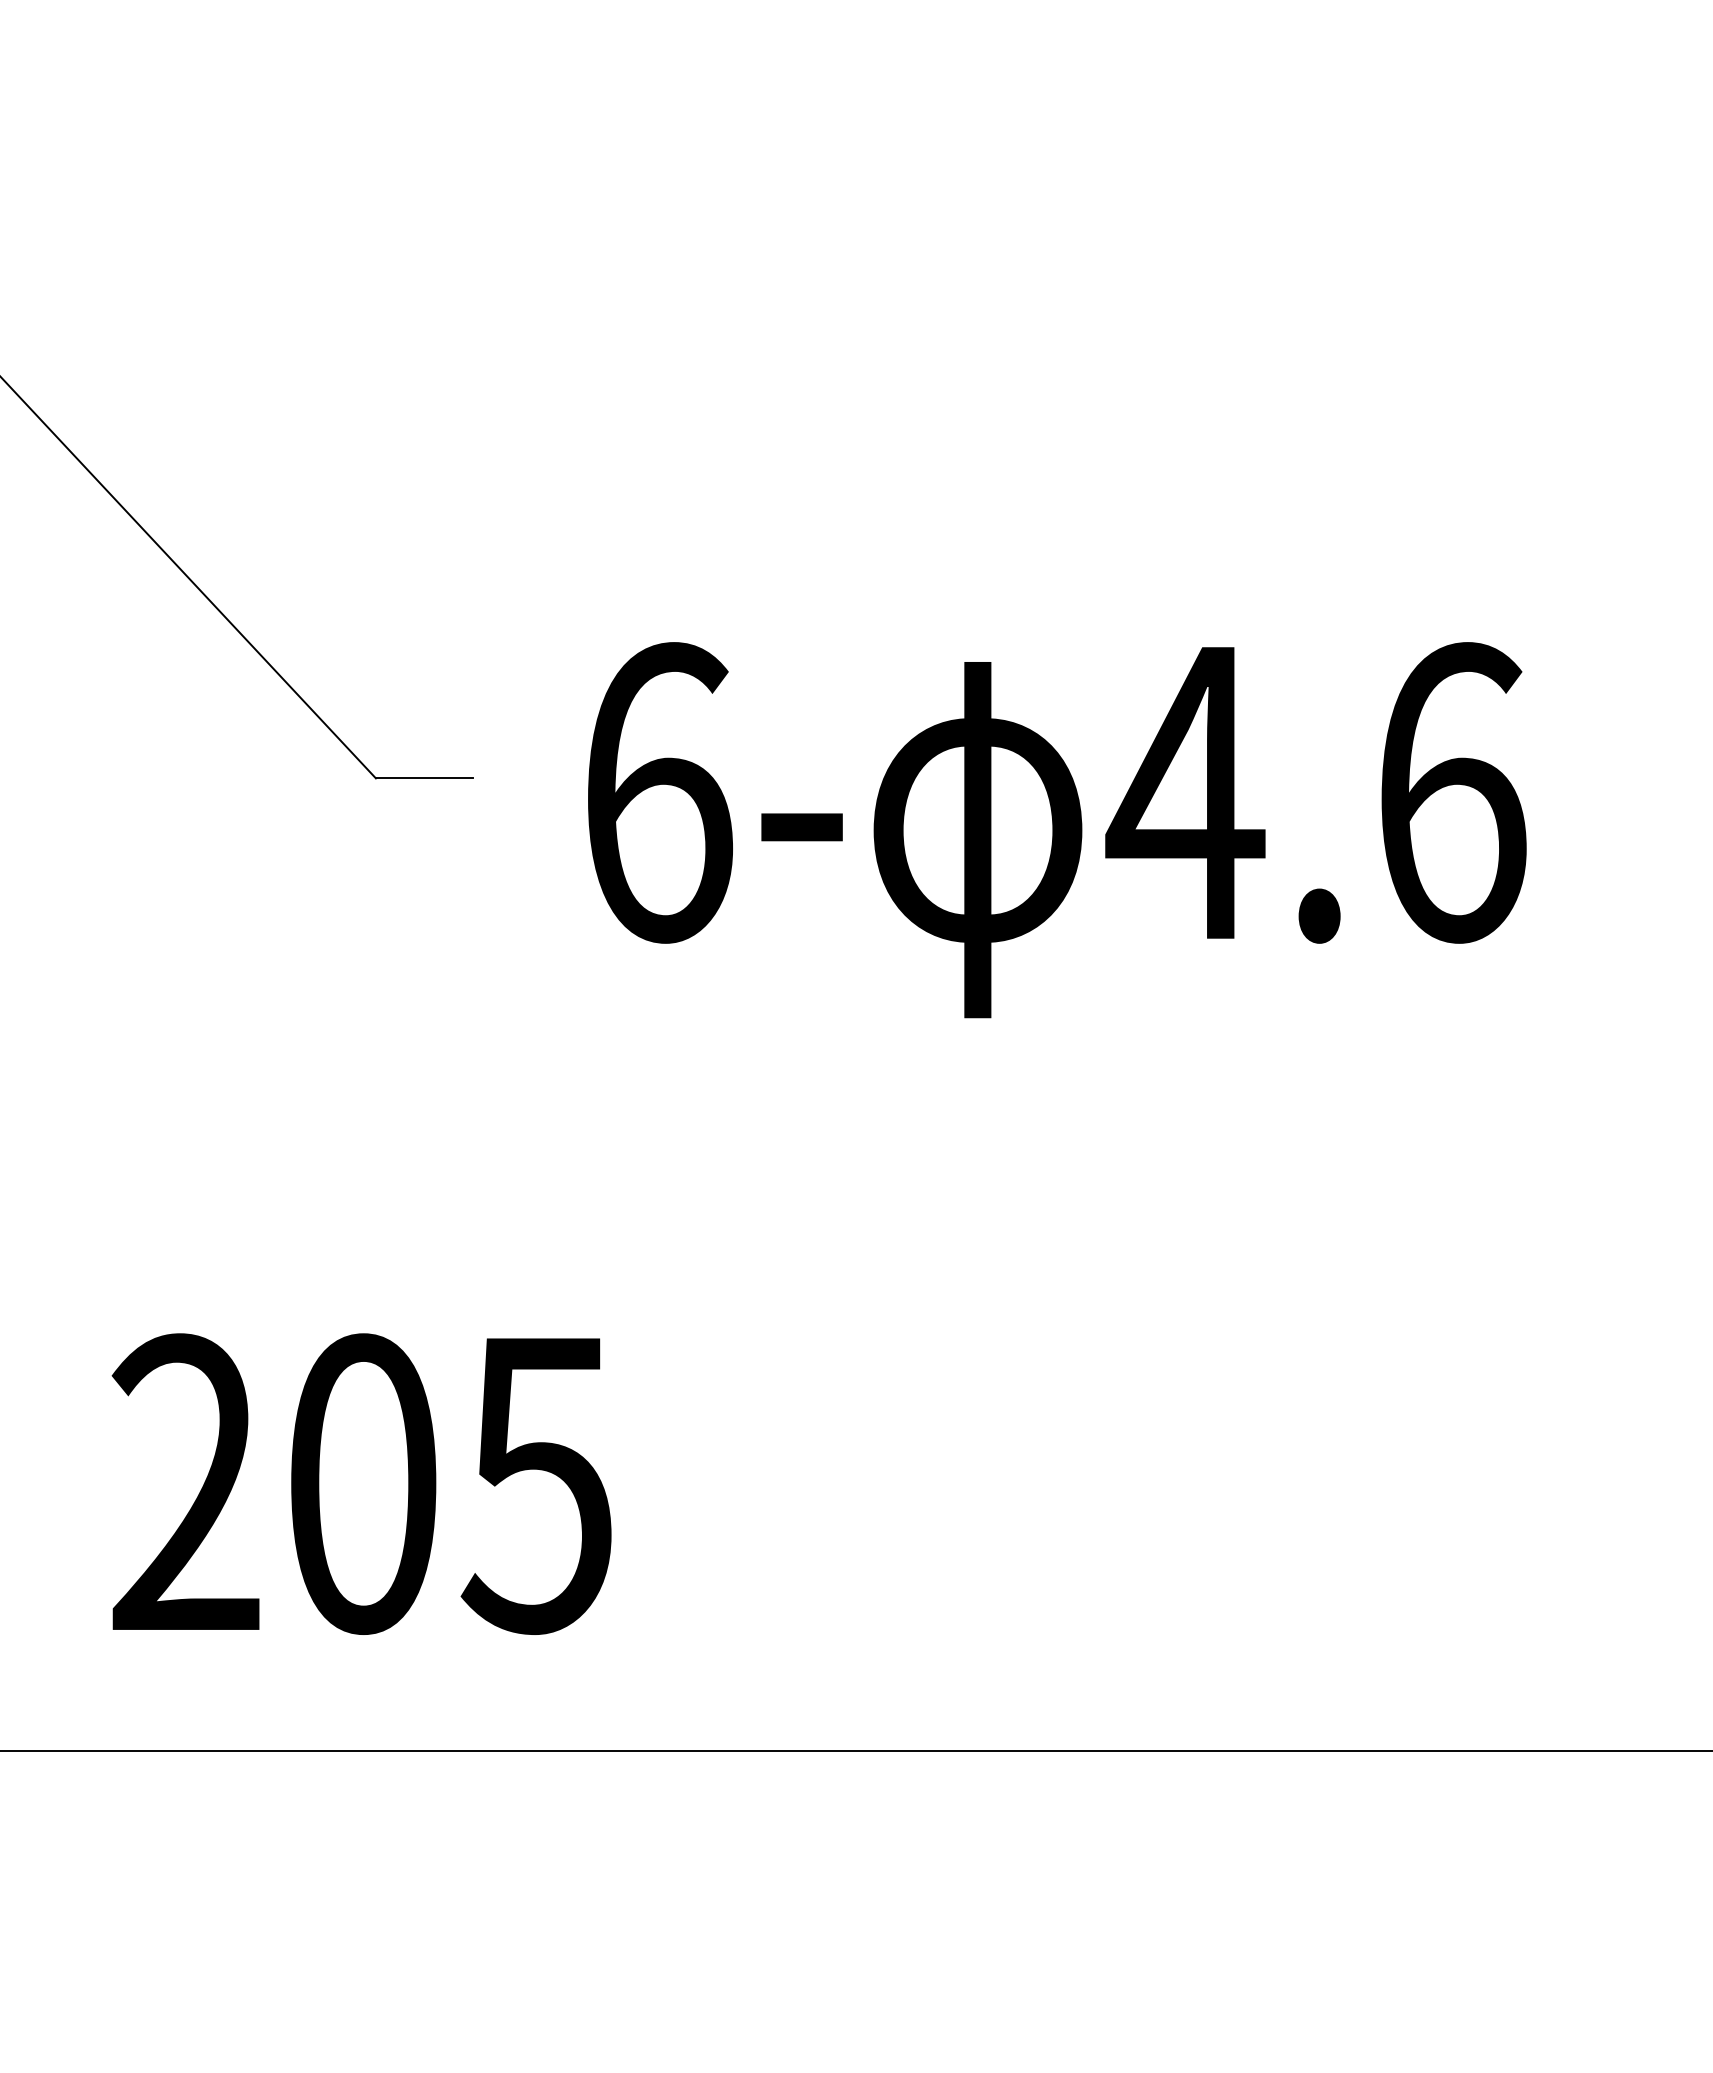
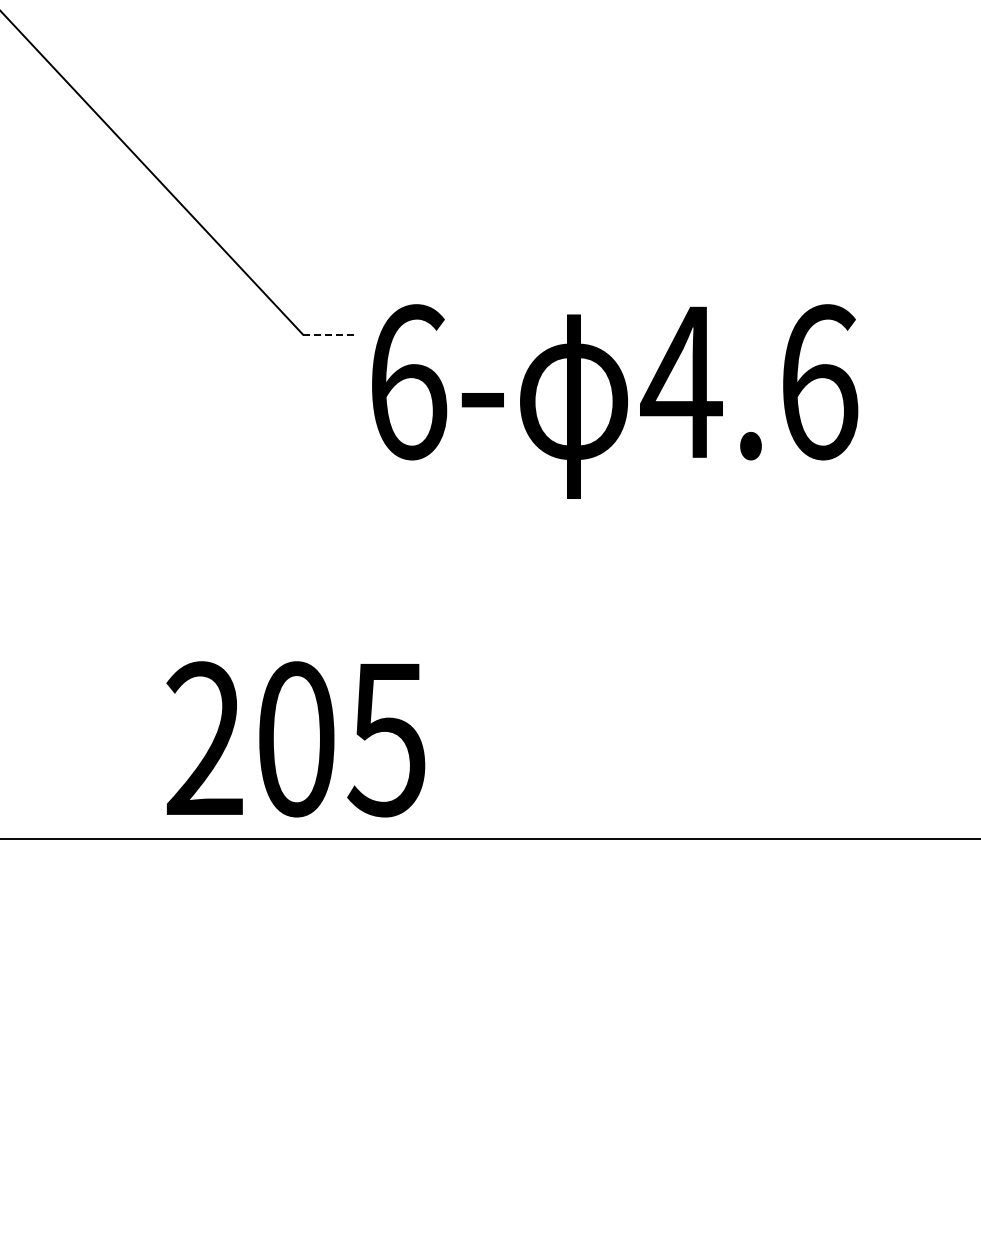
line: (424, 777) -> (328, 334), solid -> dashed
text: (1058, 829) -> (615, 401), moved
text: (361, 1484) -> (295, 739), moved

